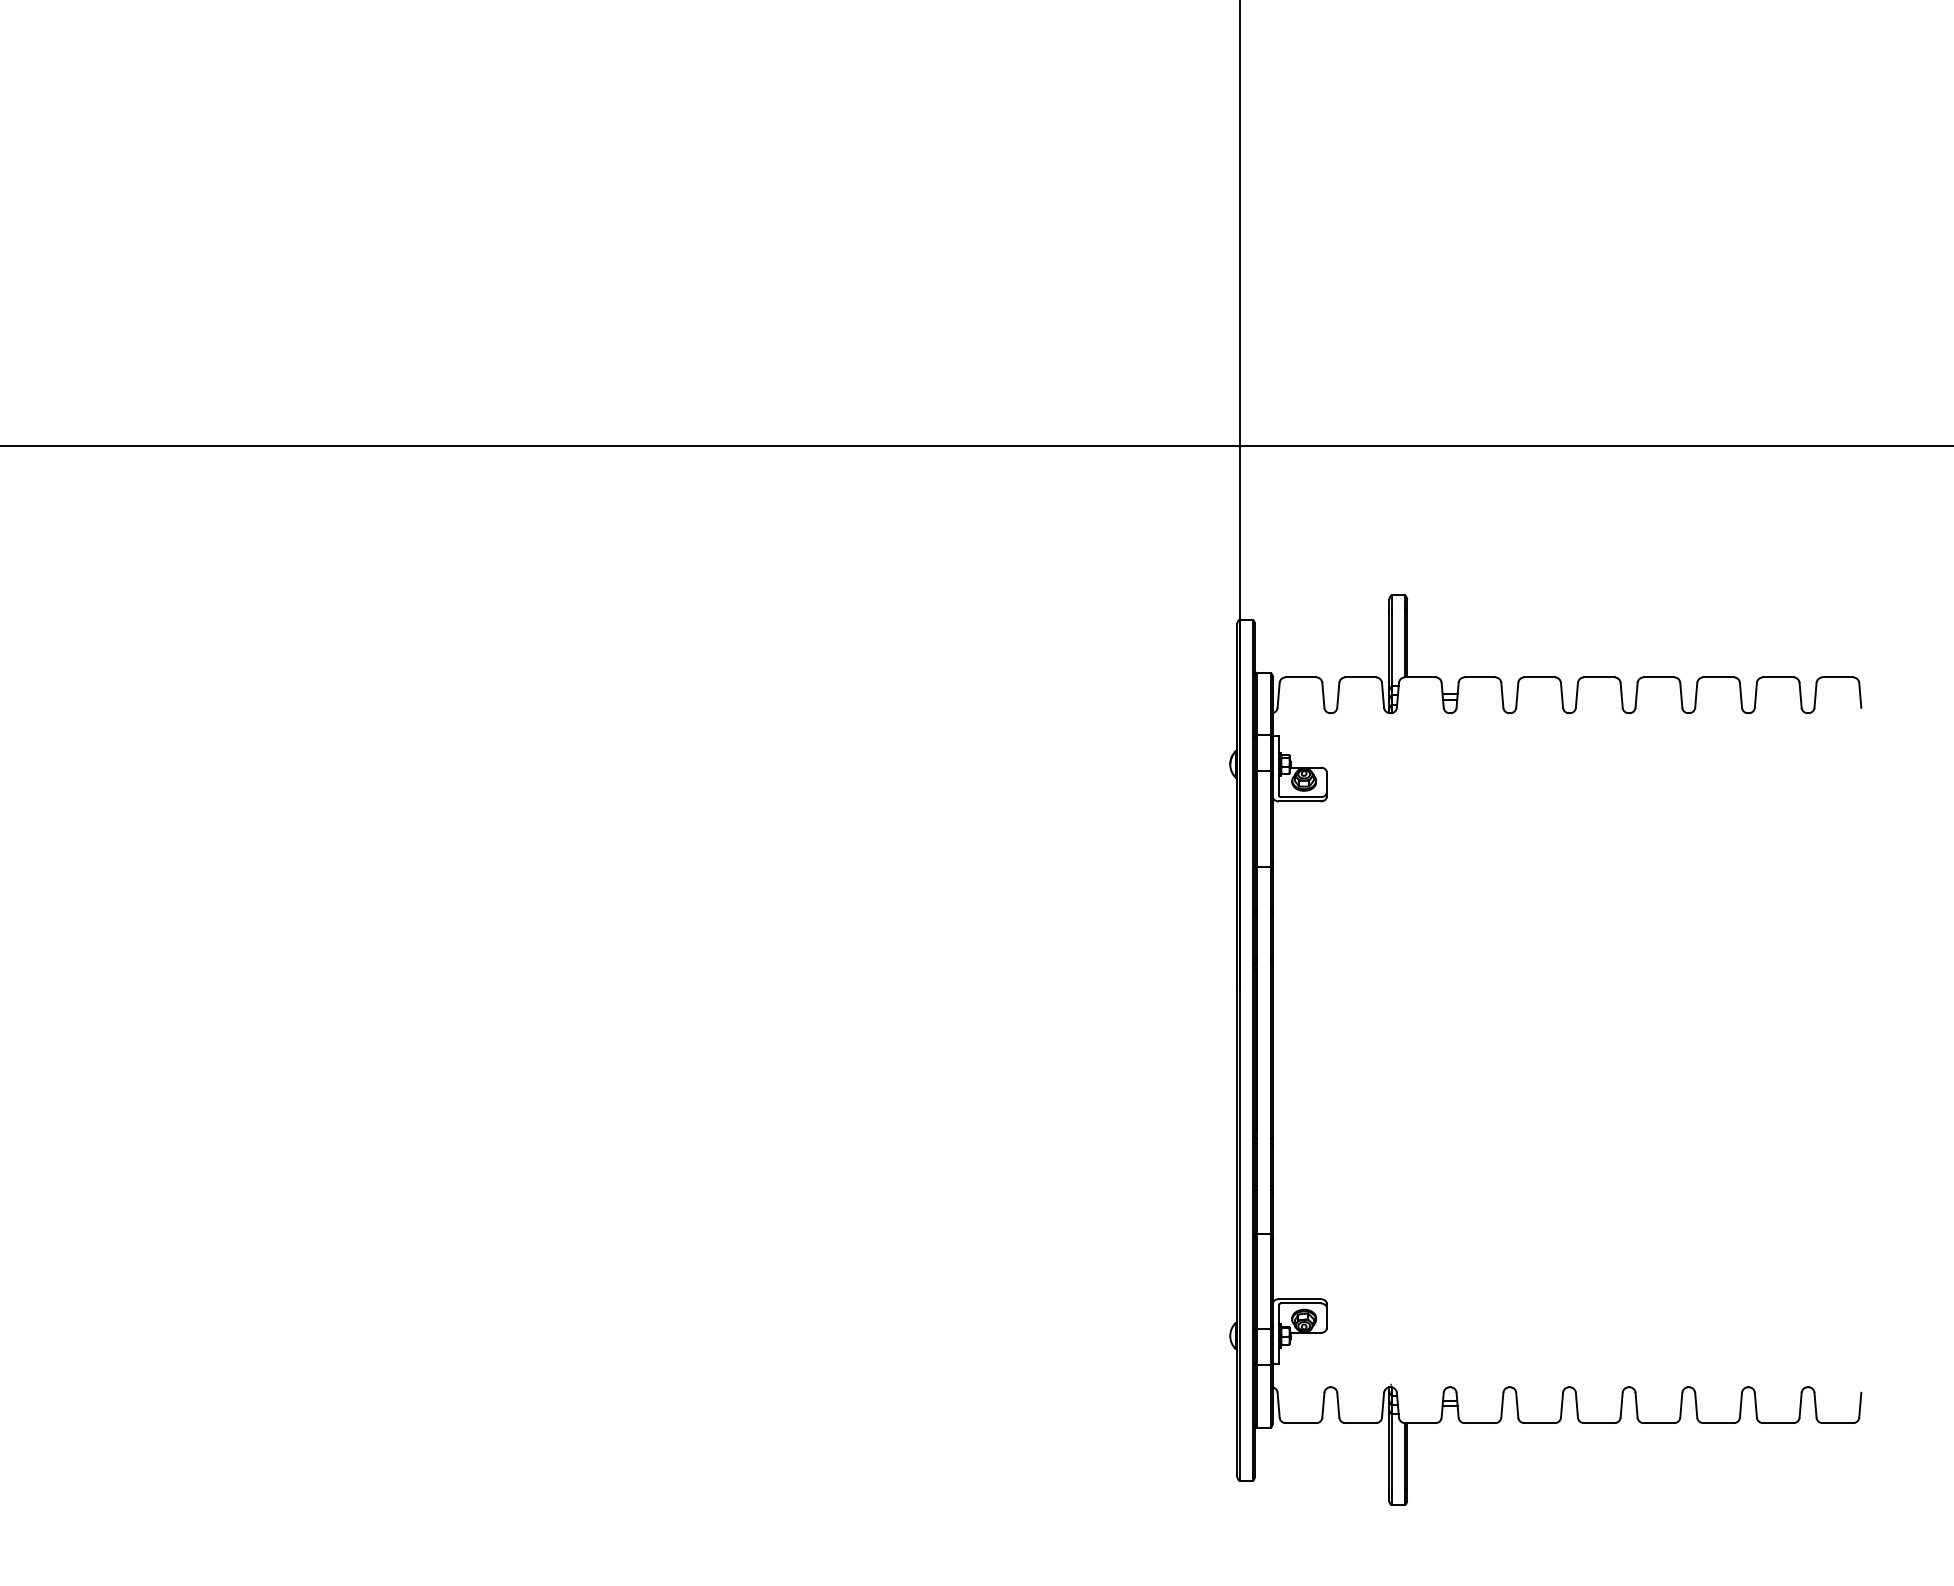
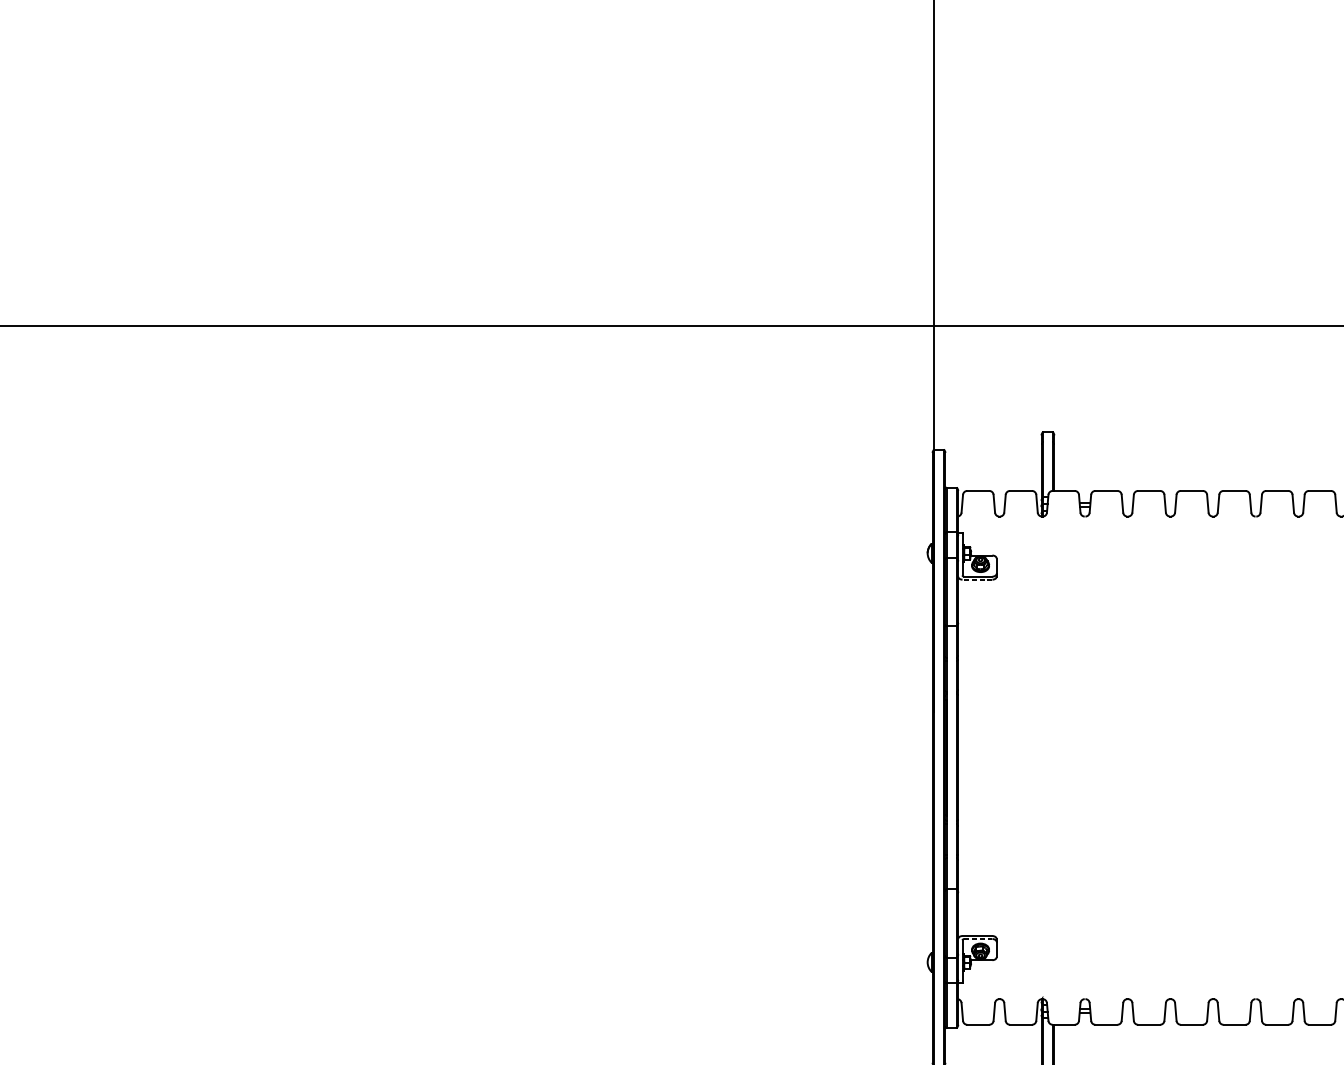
line: (1299, 801) -> (977, 579), solid -> dashed
line: (1301, 1303) -> (978, 939), solid -> dashed

